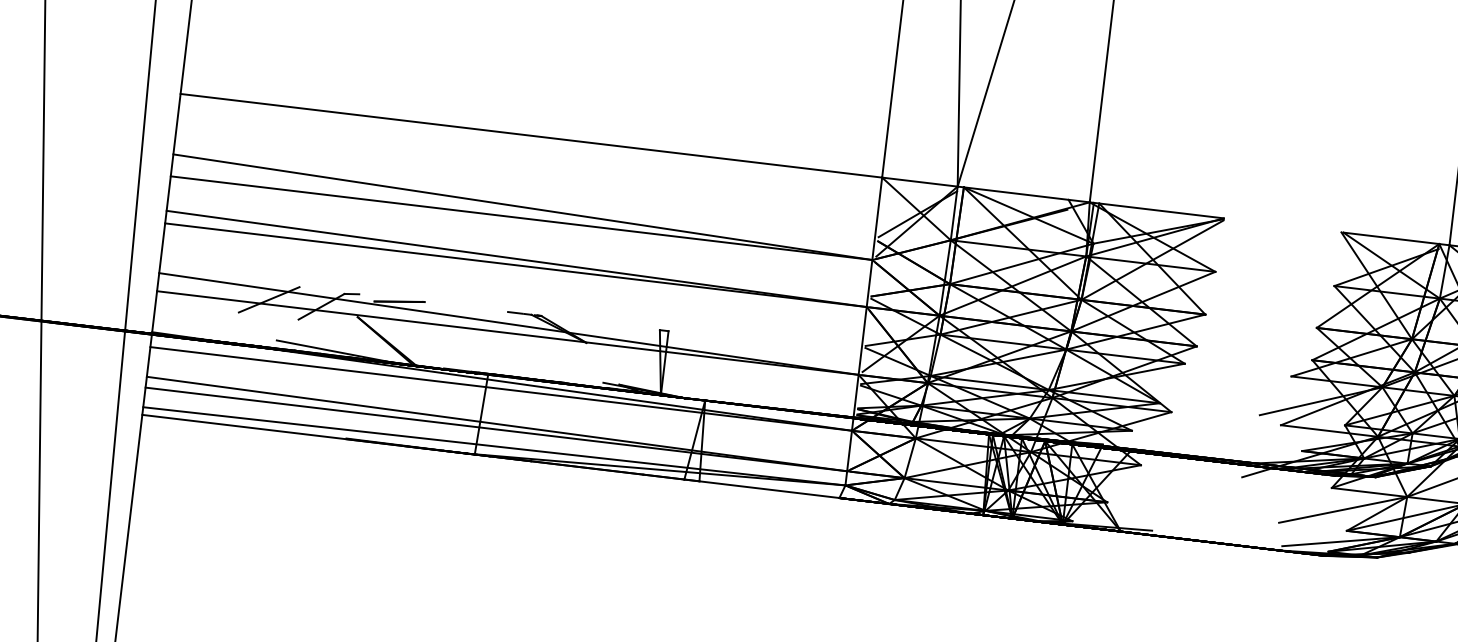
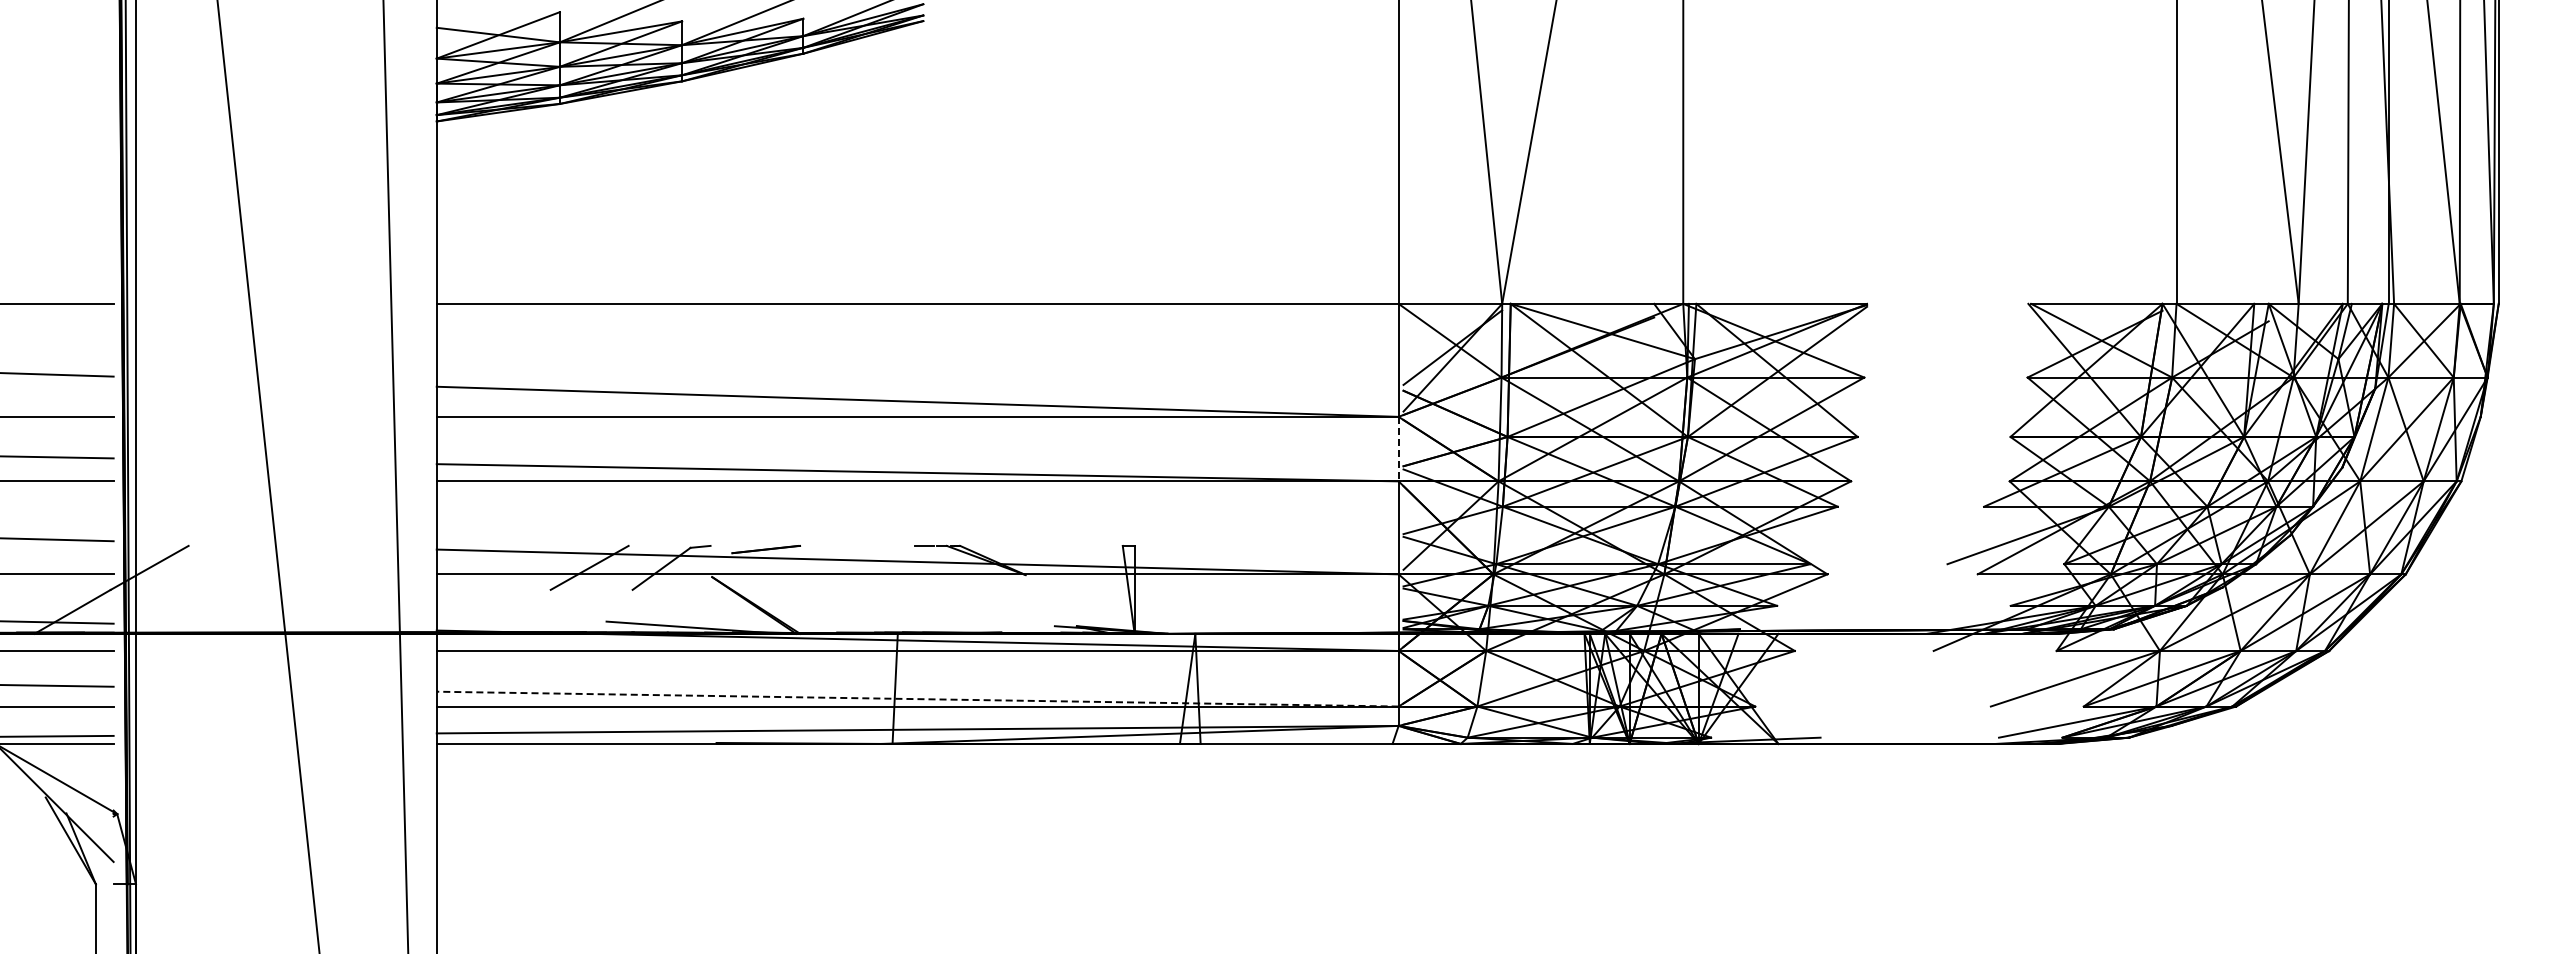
line: (869, 283) -> (1398, 449), solid -> dashed
line: (496, 424) -> (917, 699), solid -> dashed

